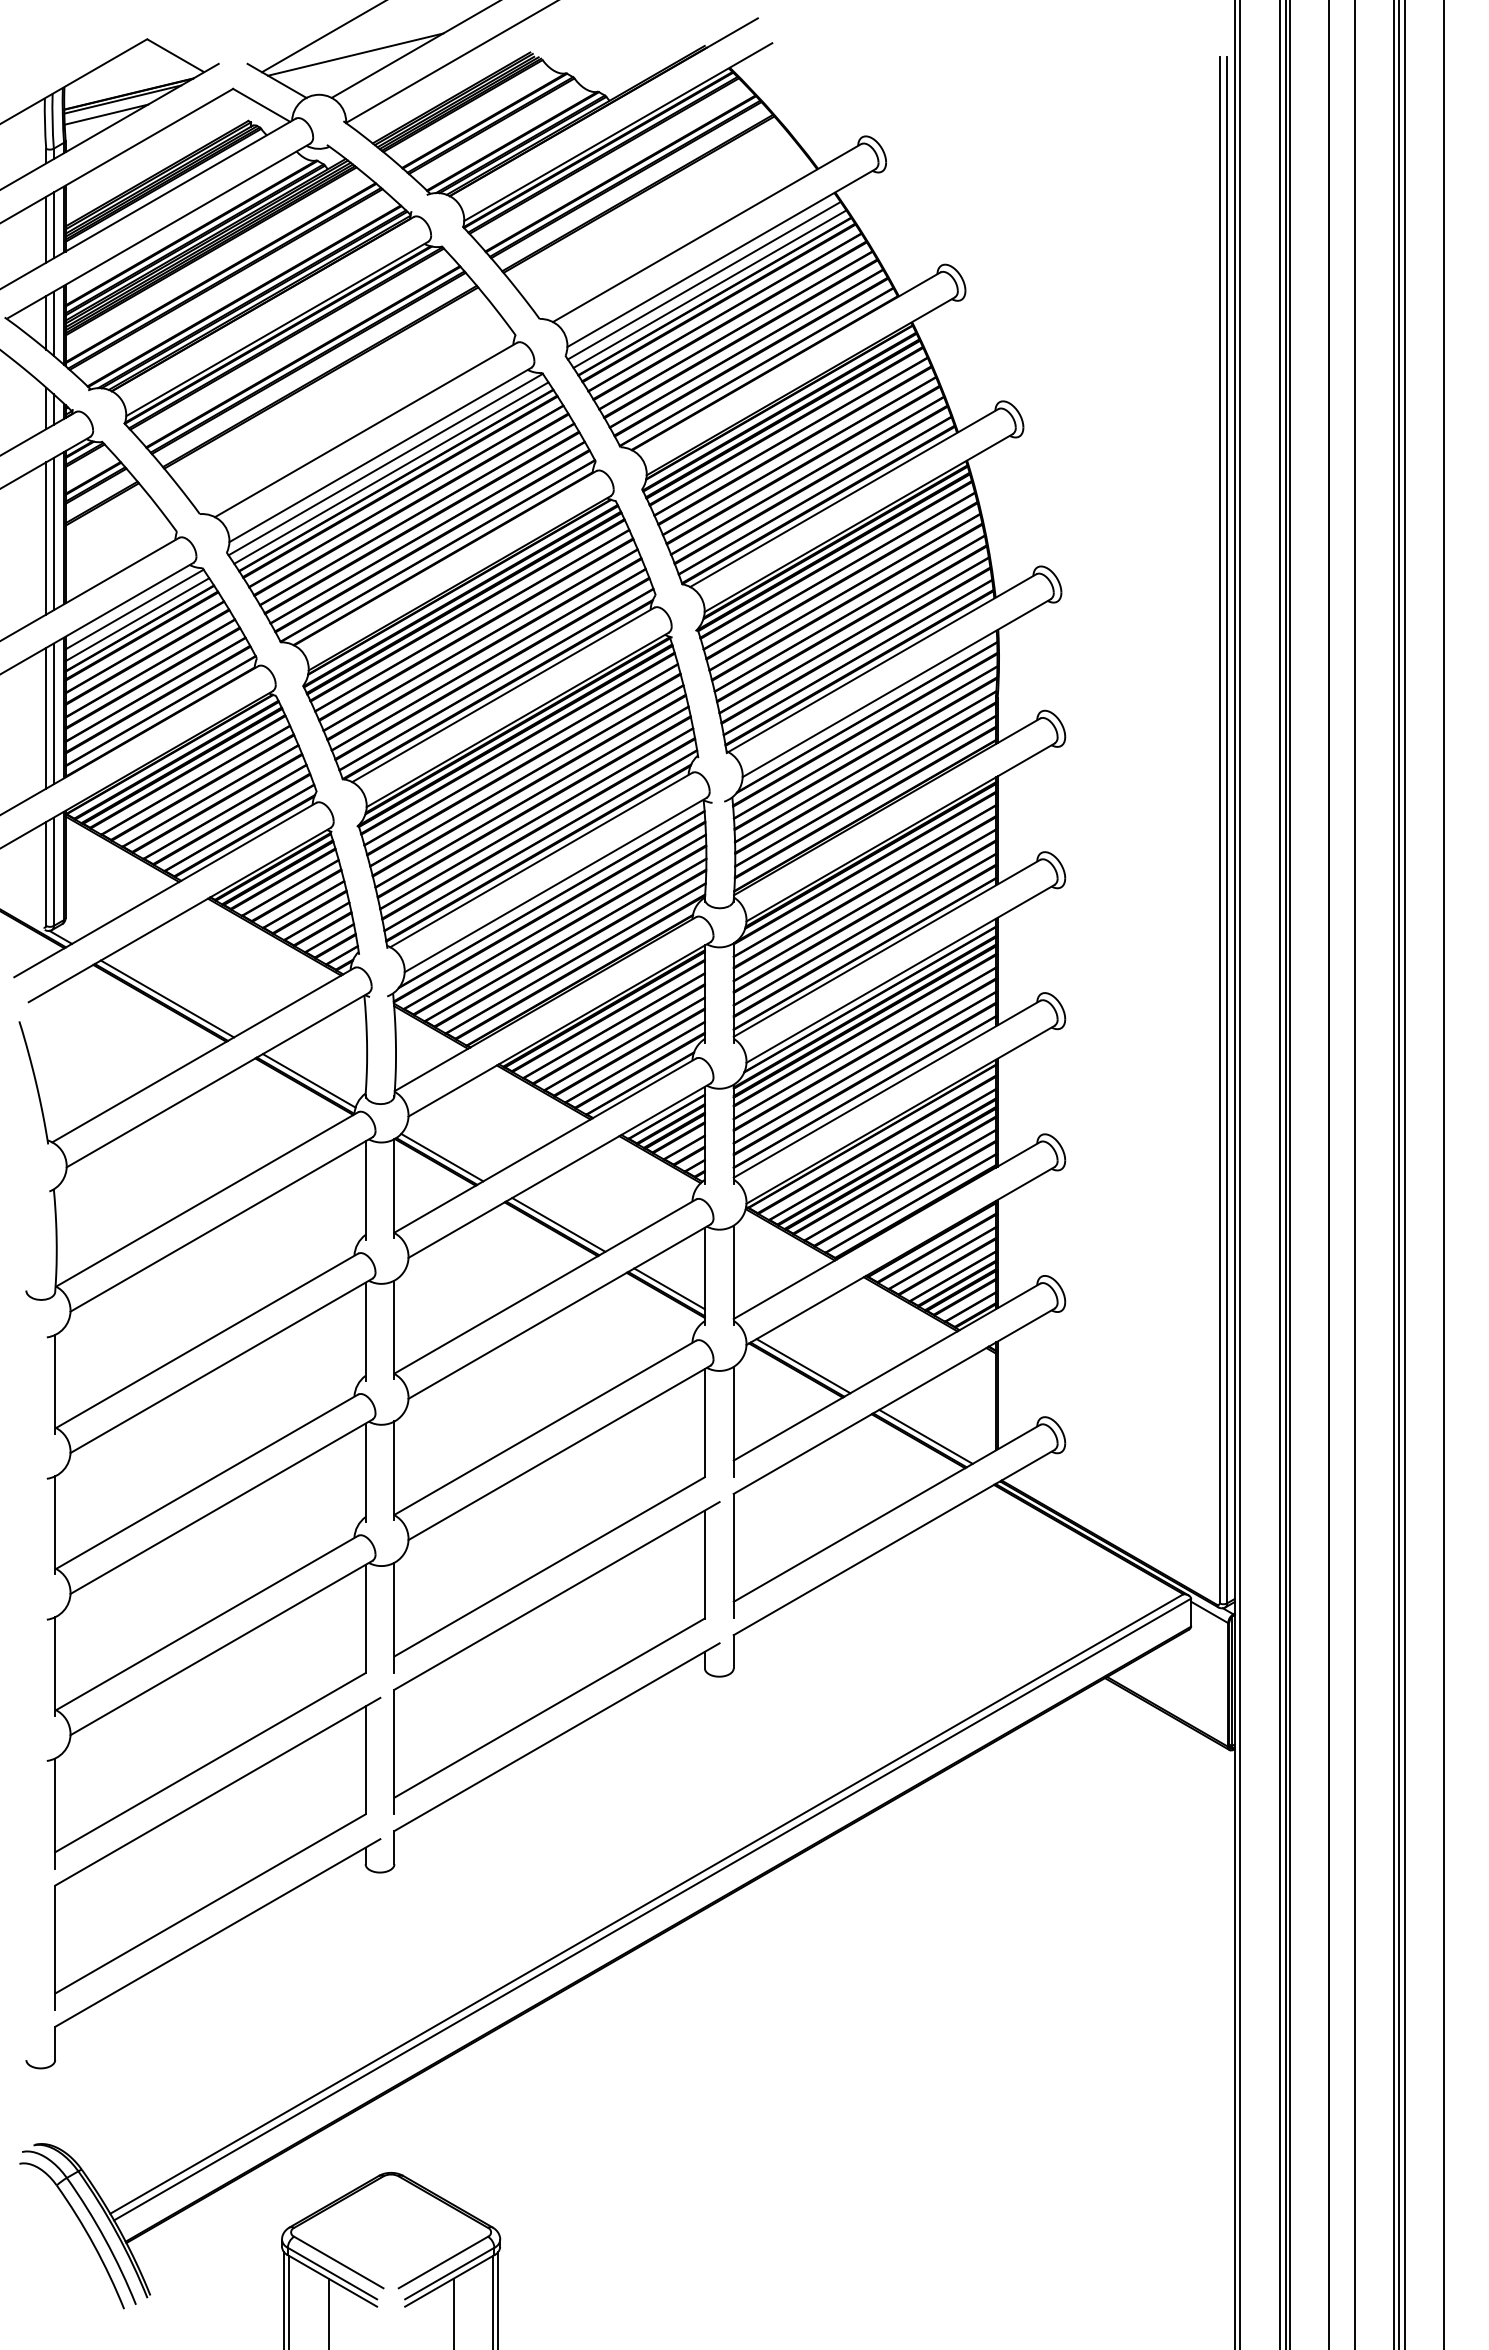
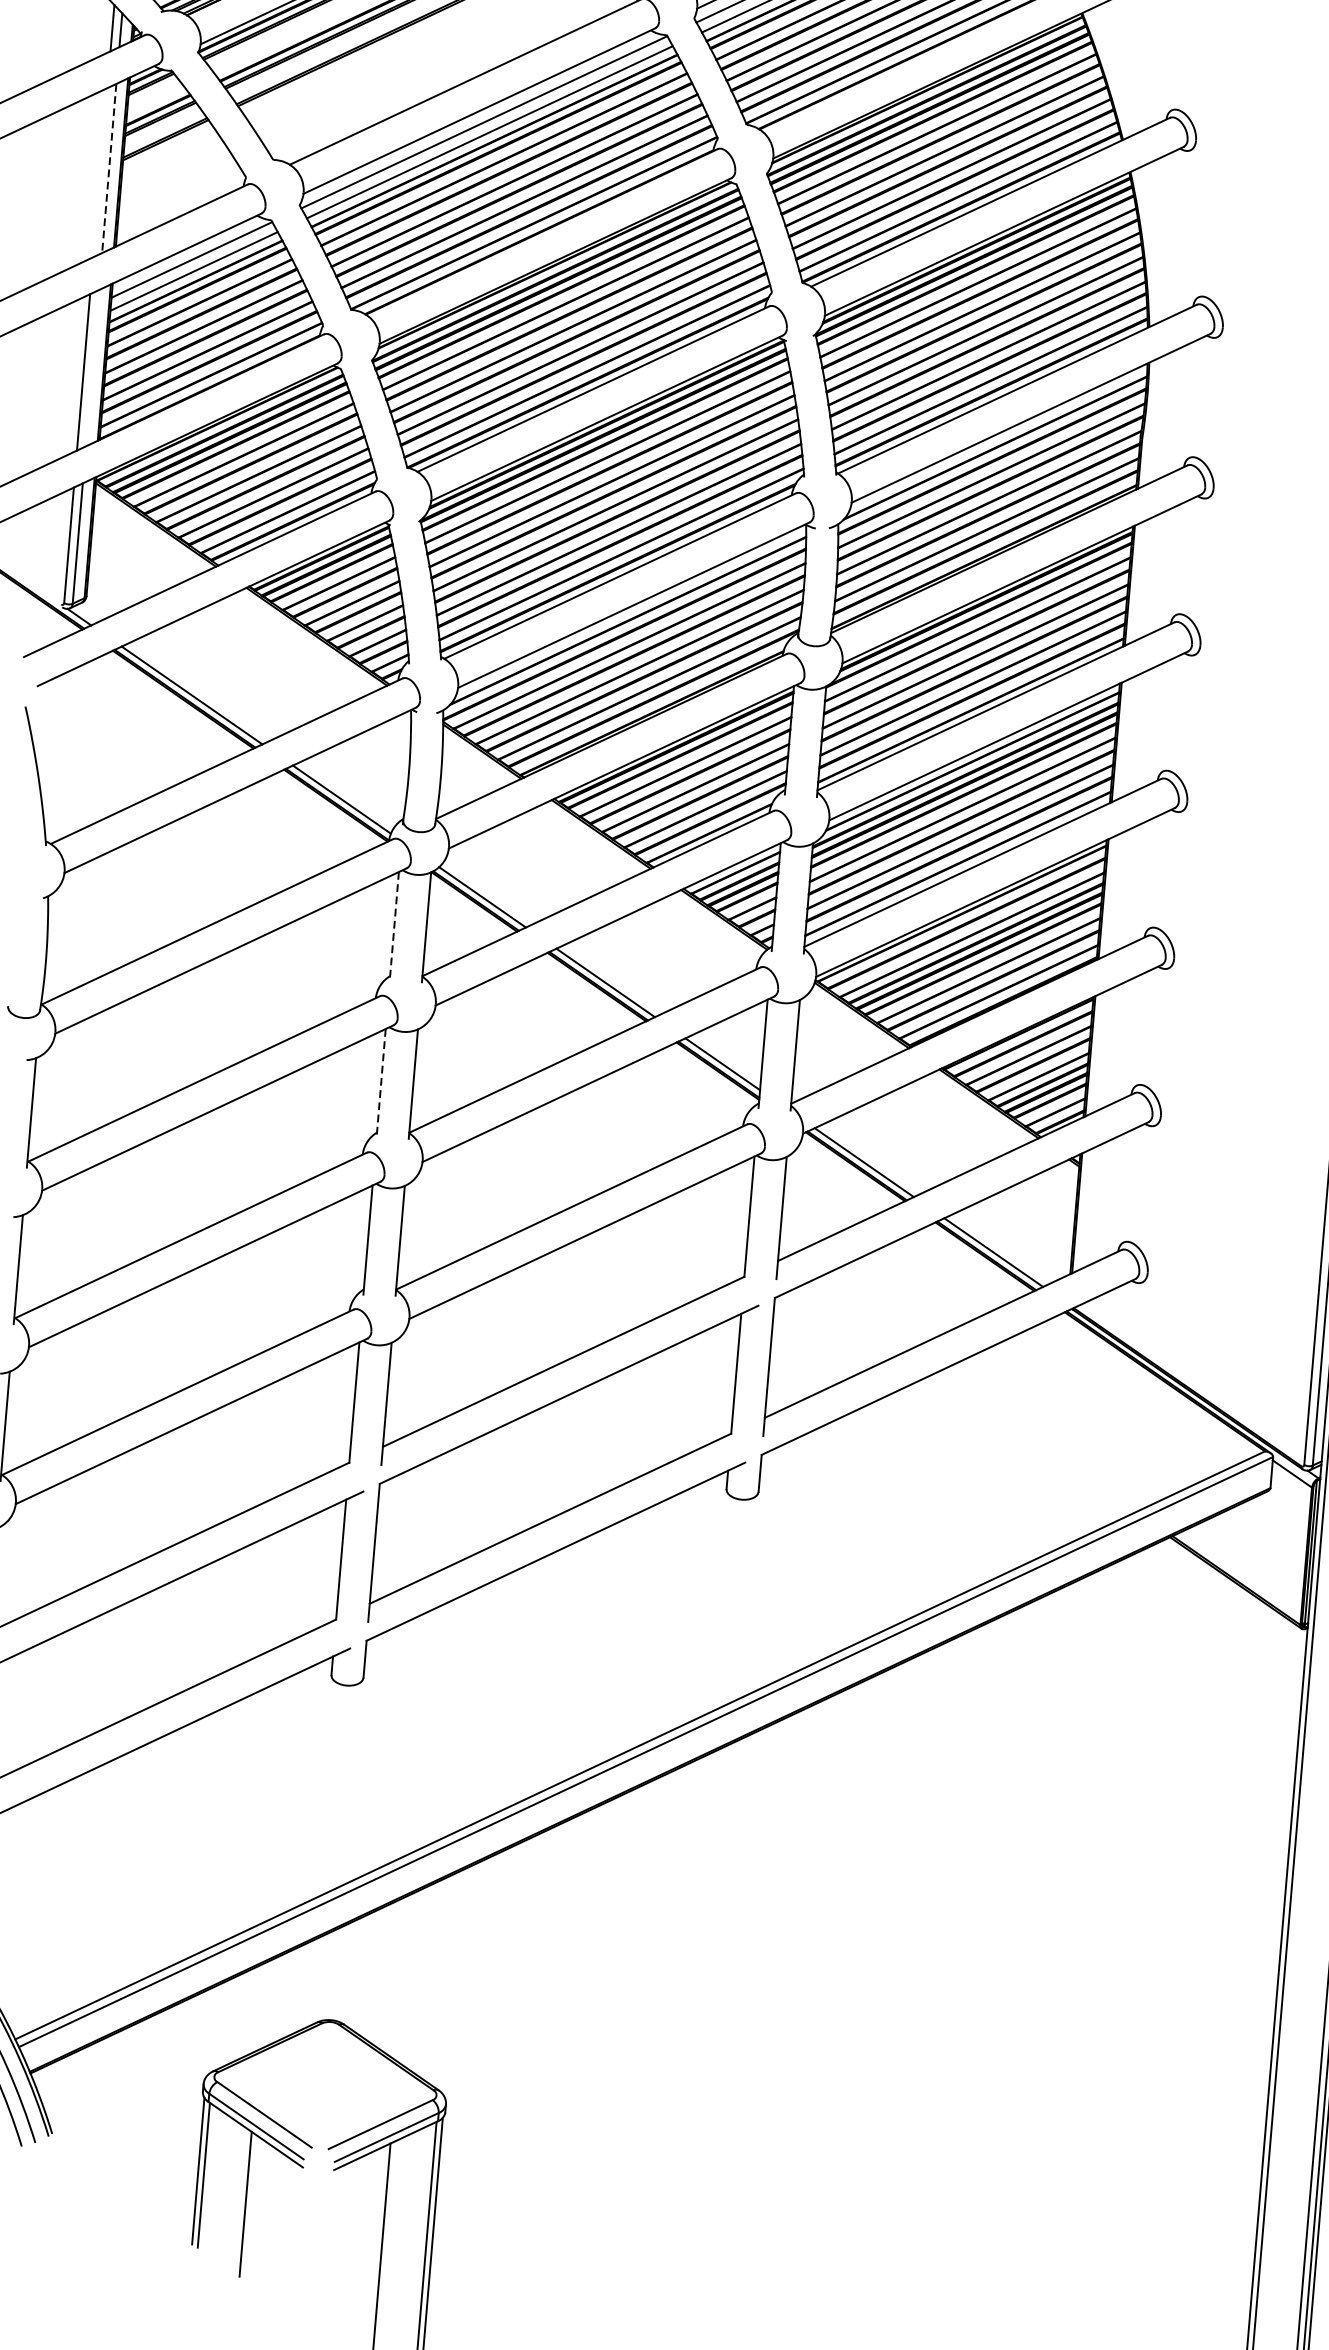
line: (53, 534) -> (108, 168), solid -> dashed
line: (46, 538) -> (100, 172), removed
line: (53, 713) -> (92, 367), removed
line: (365, 1190) -> (394, 926), solid -> dashed
line: (365, 1331) -> (381, 1083), solid -> dashed

